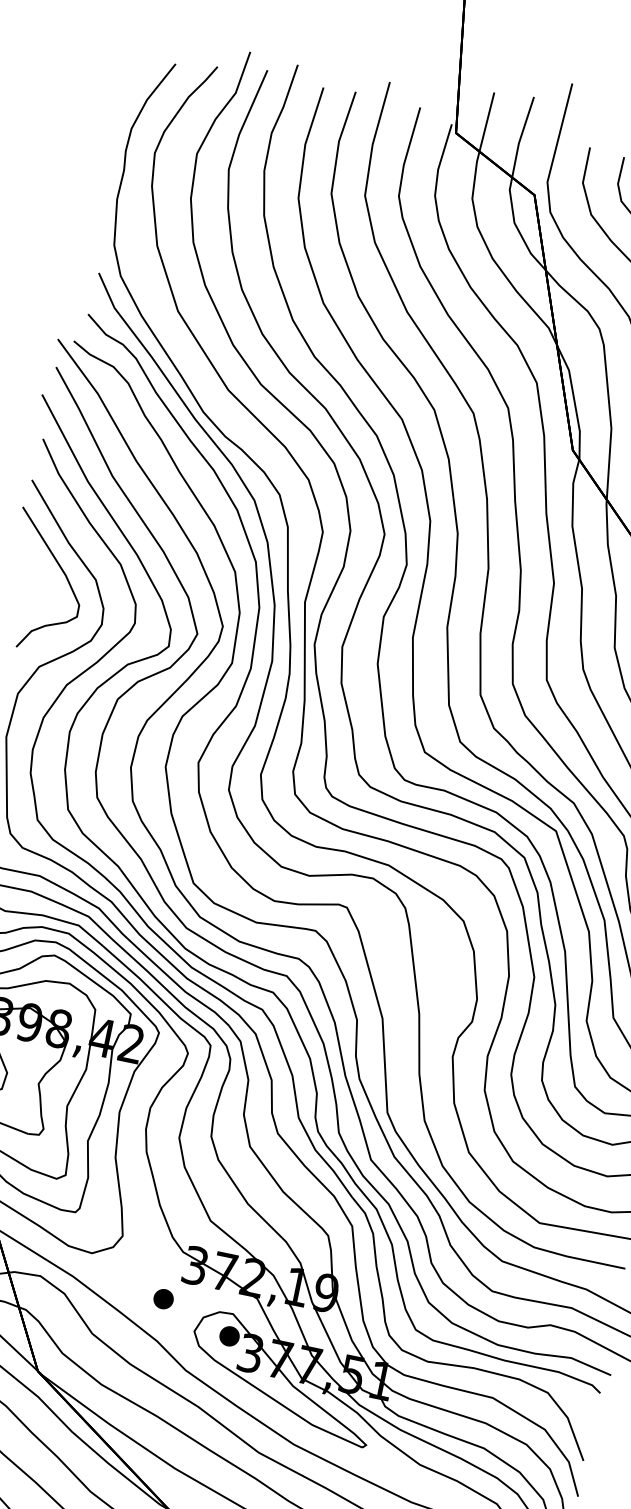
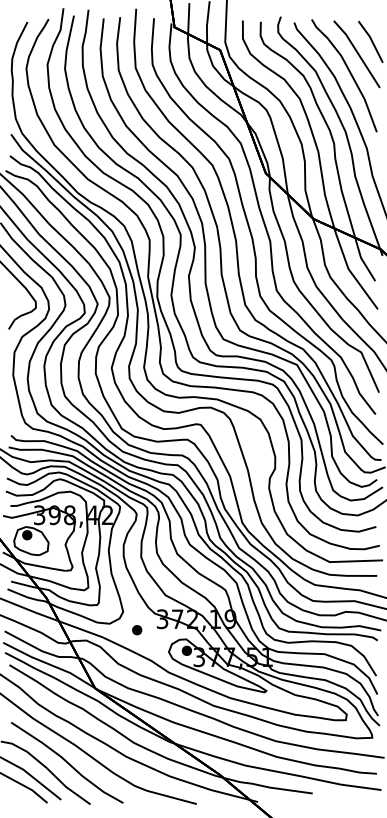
part: (164, 1299) -> (137, 630), moved

